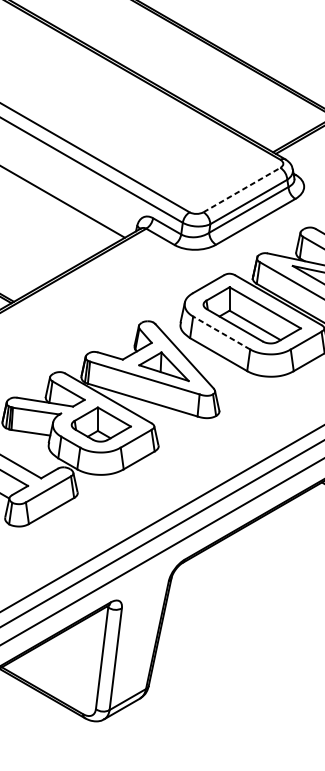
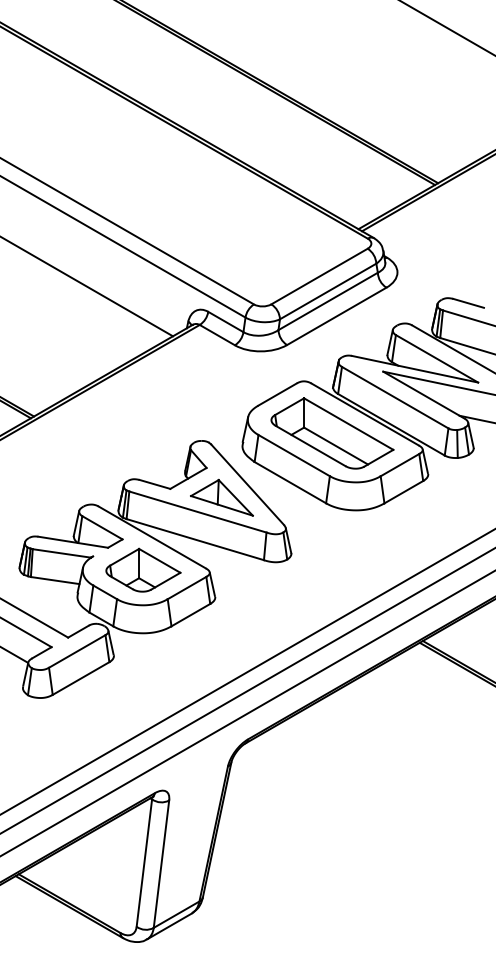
line: (241, 190) -> (319, 276), dashed -> solid
line: (221, 332) -> (293, 455), dashed -> solid

